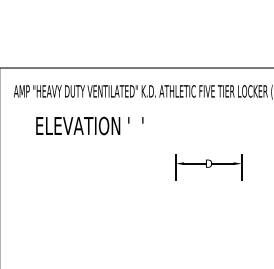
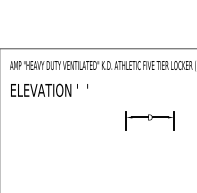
text: (89, 125) -> (49, 90), moved

